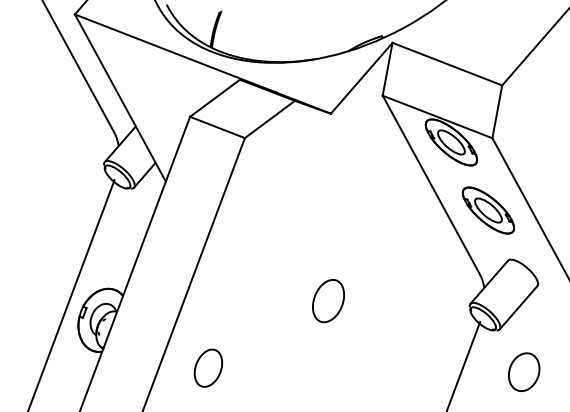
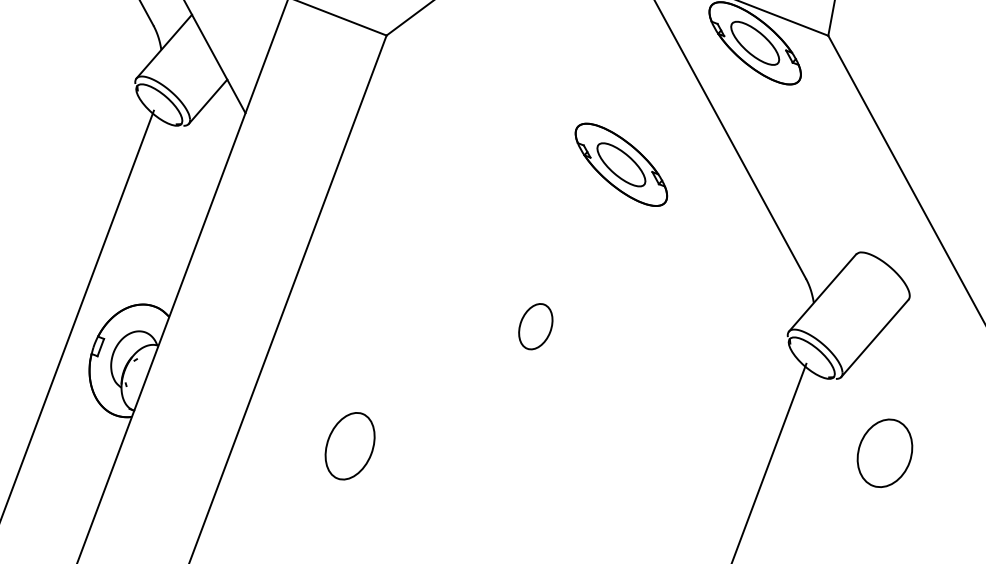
part: (487, 210) -> (619, 164), moved
part: (328, 301) -> (535, 327), size x0.6
part: (208, 367) -> (350, 444), moved

